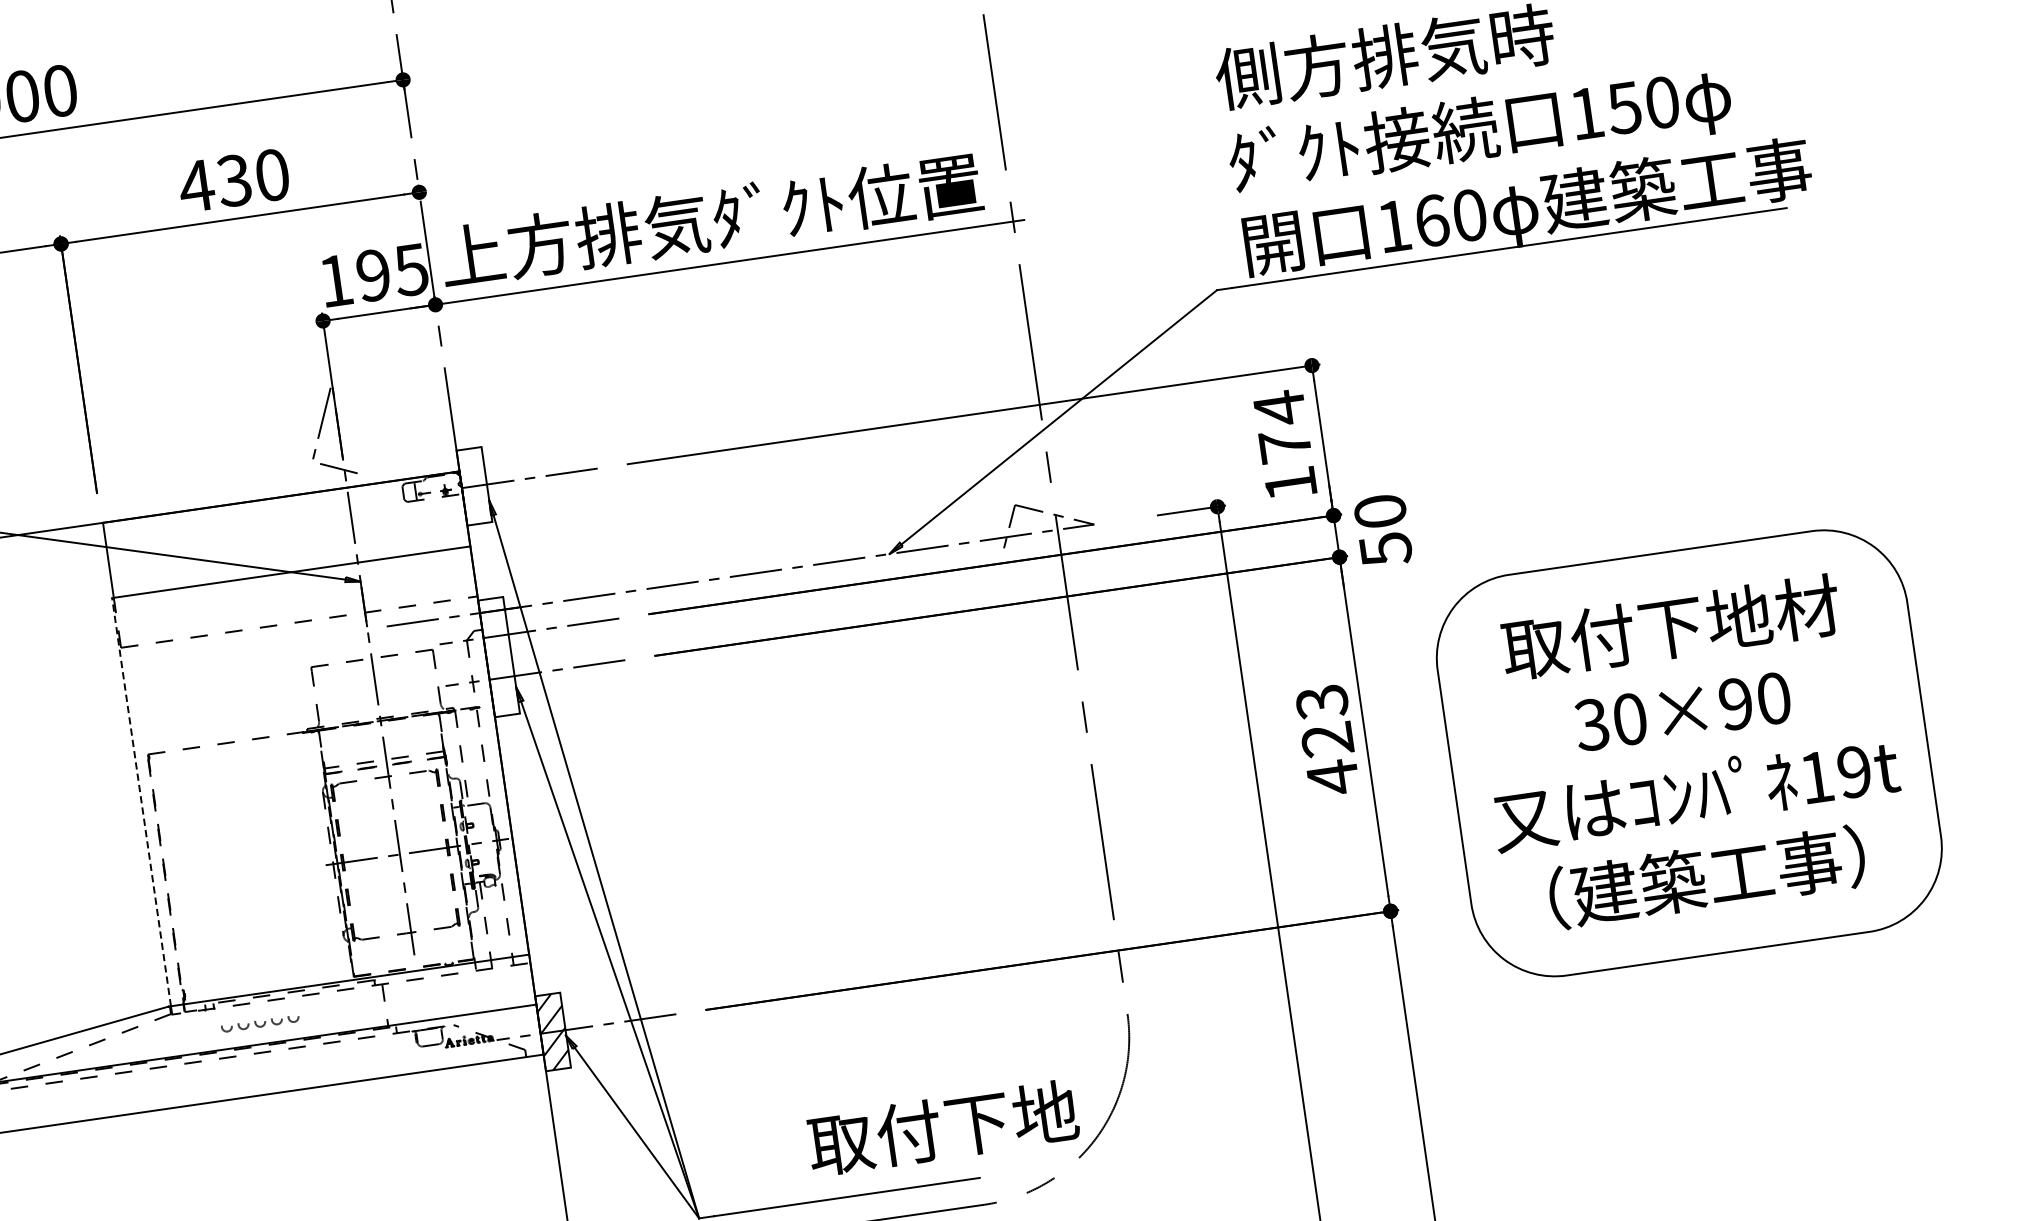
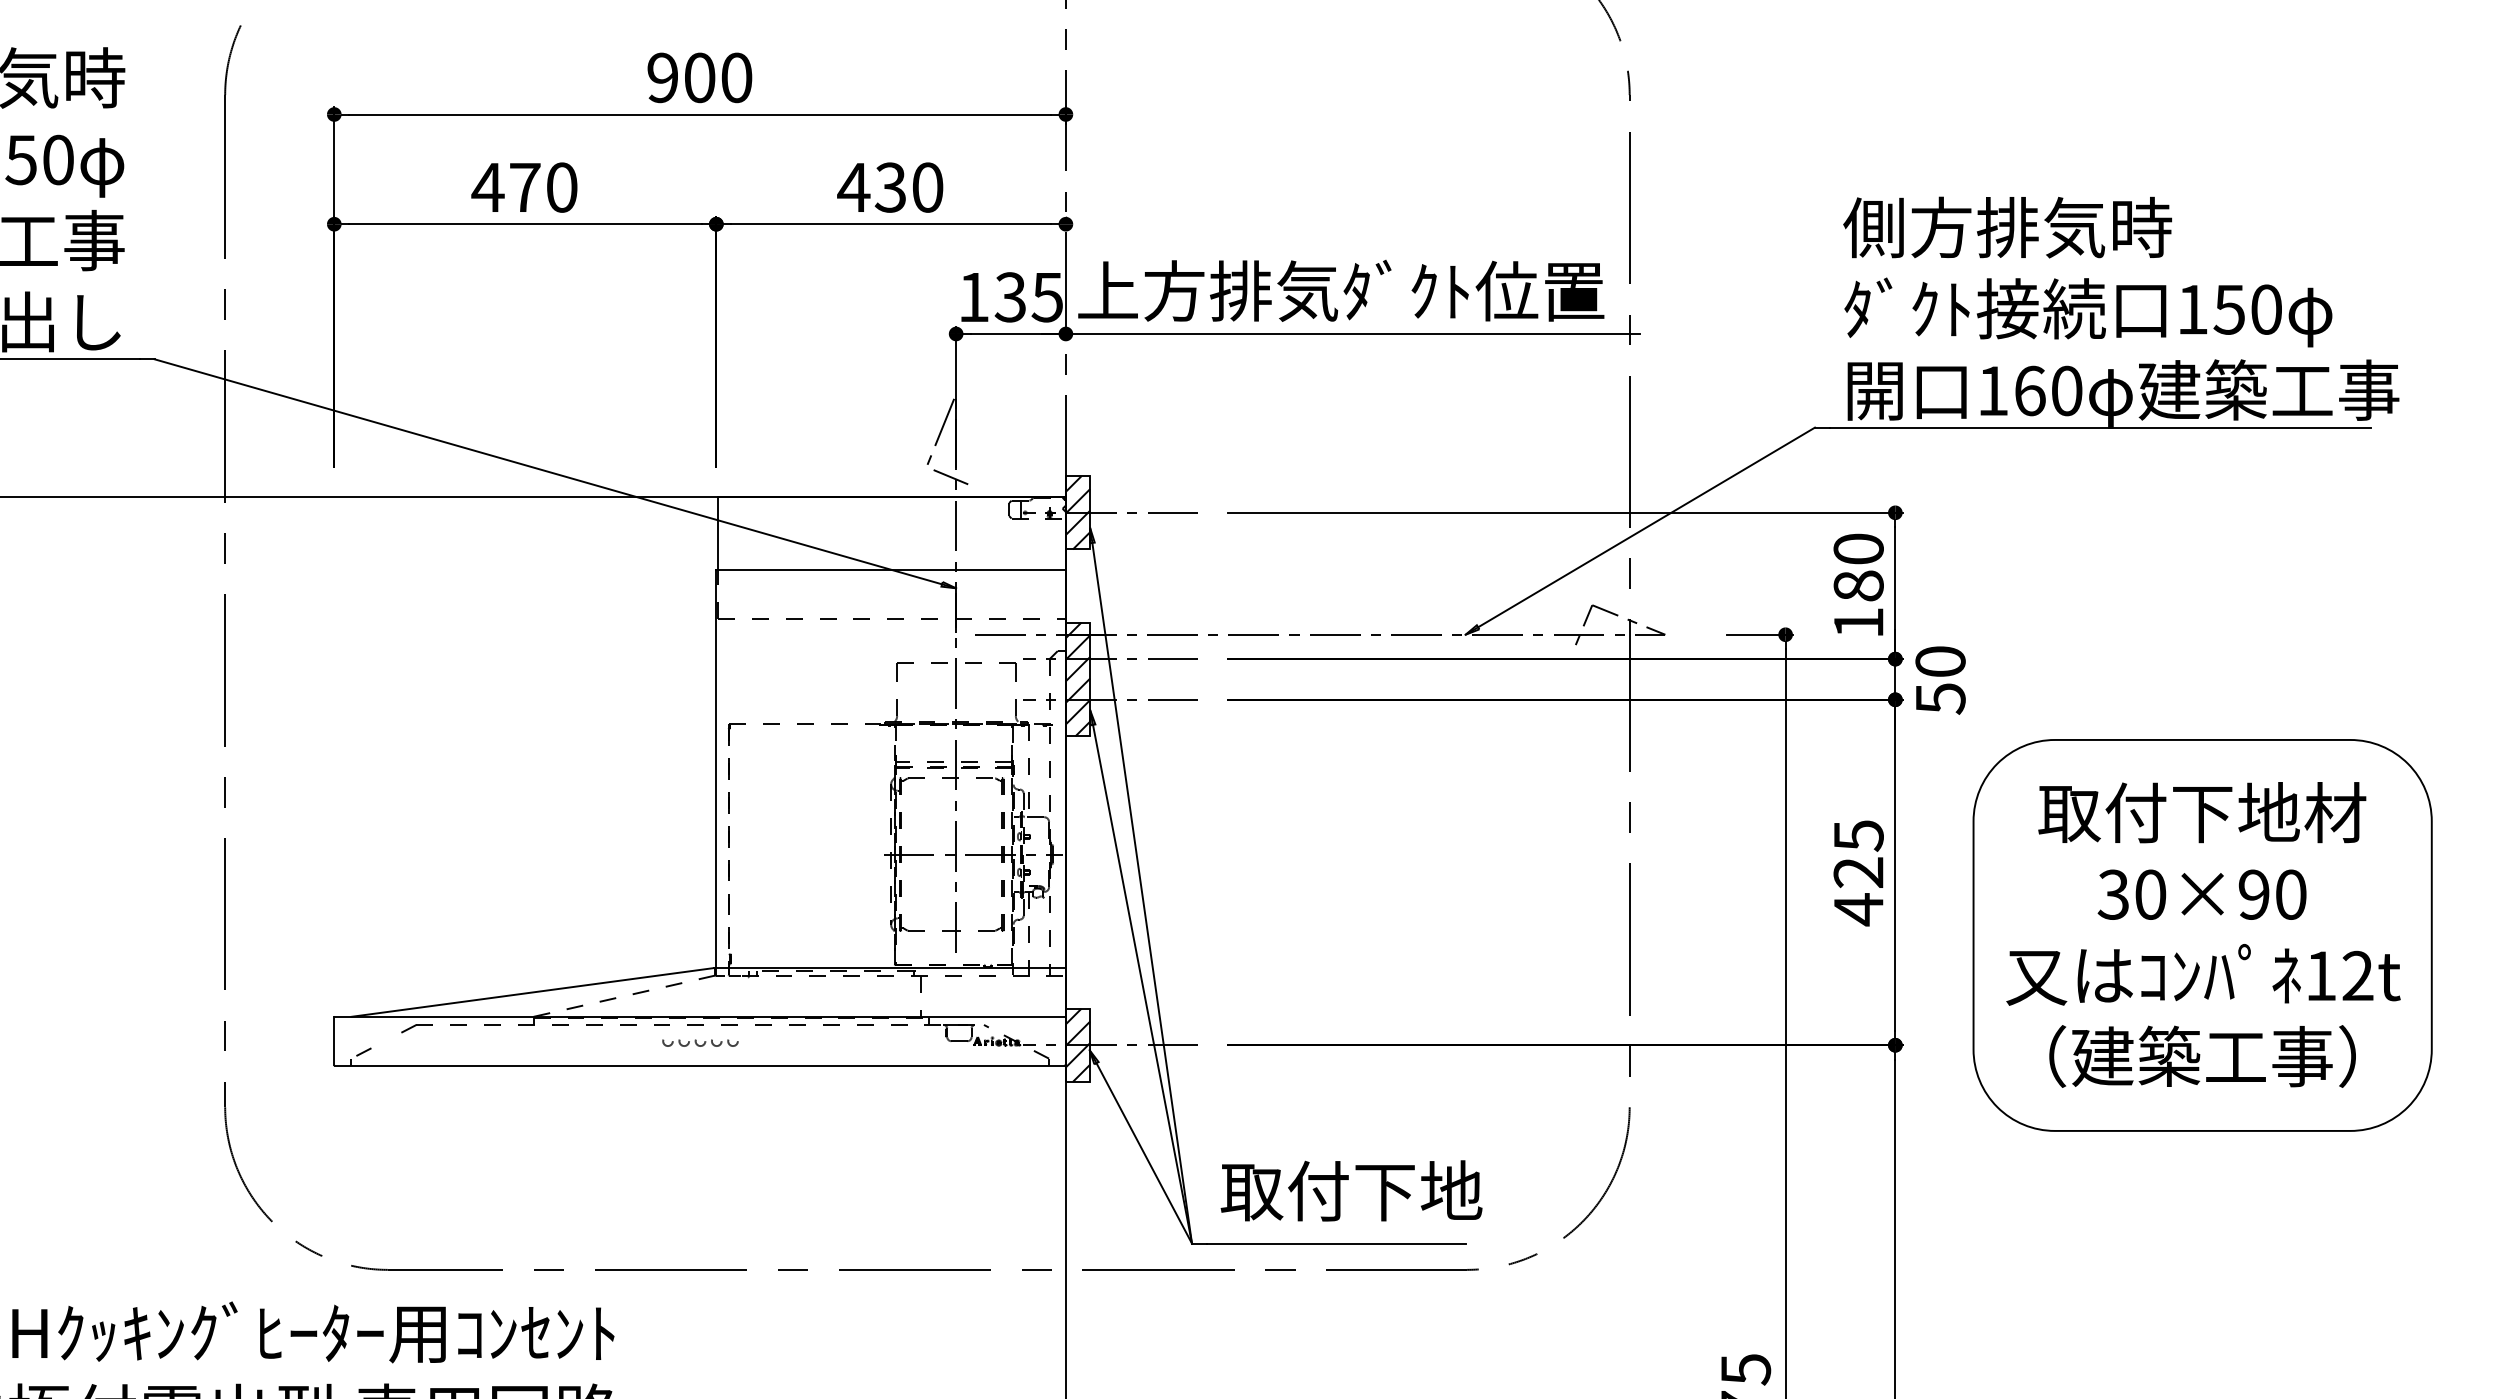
text: (372, 275) -> (1009, 297), 195 -> 135
text: (1282, 426) -> (1858, 566), 174 -> 180
hatch: (473, 486) -> (1077, 512), added
hatch: (498, 657) -> (1077, 679), added
text: (1321, 701) -> (1858, 835), 423 -> 425
text: (1854, 772) -> (2357, 976), 19t -> 12t
line: (141, 801) -> (716, 768), dashed -> solid
part: (260, 1023) -> (700, 1042), moved
text: (942, 1127) -> (1351, 1190), moved

